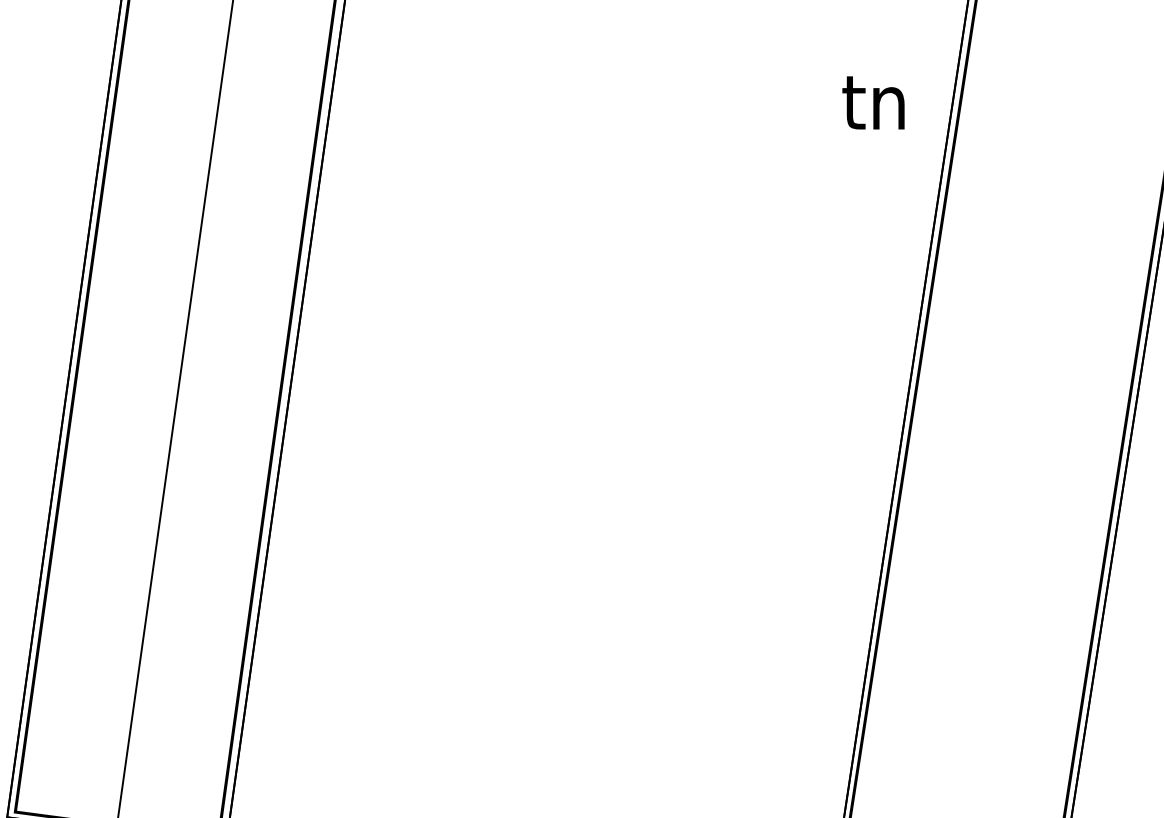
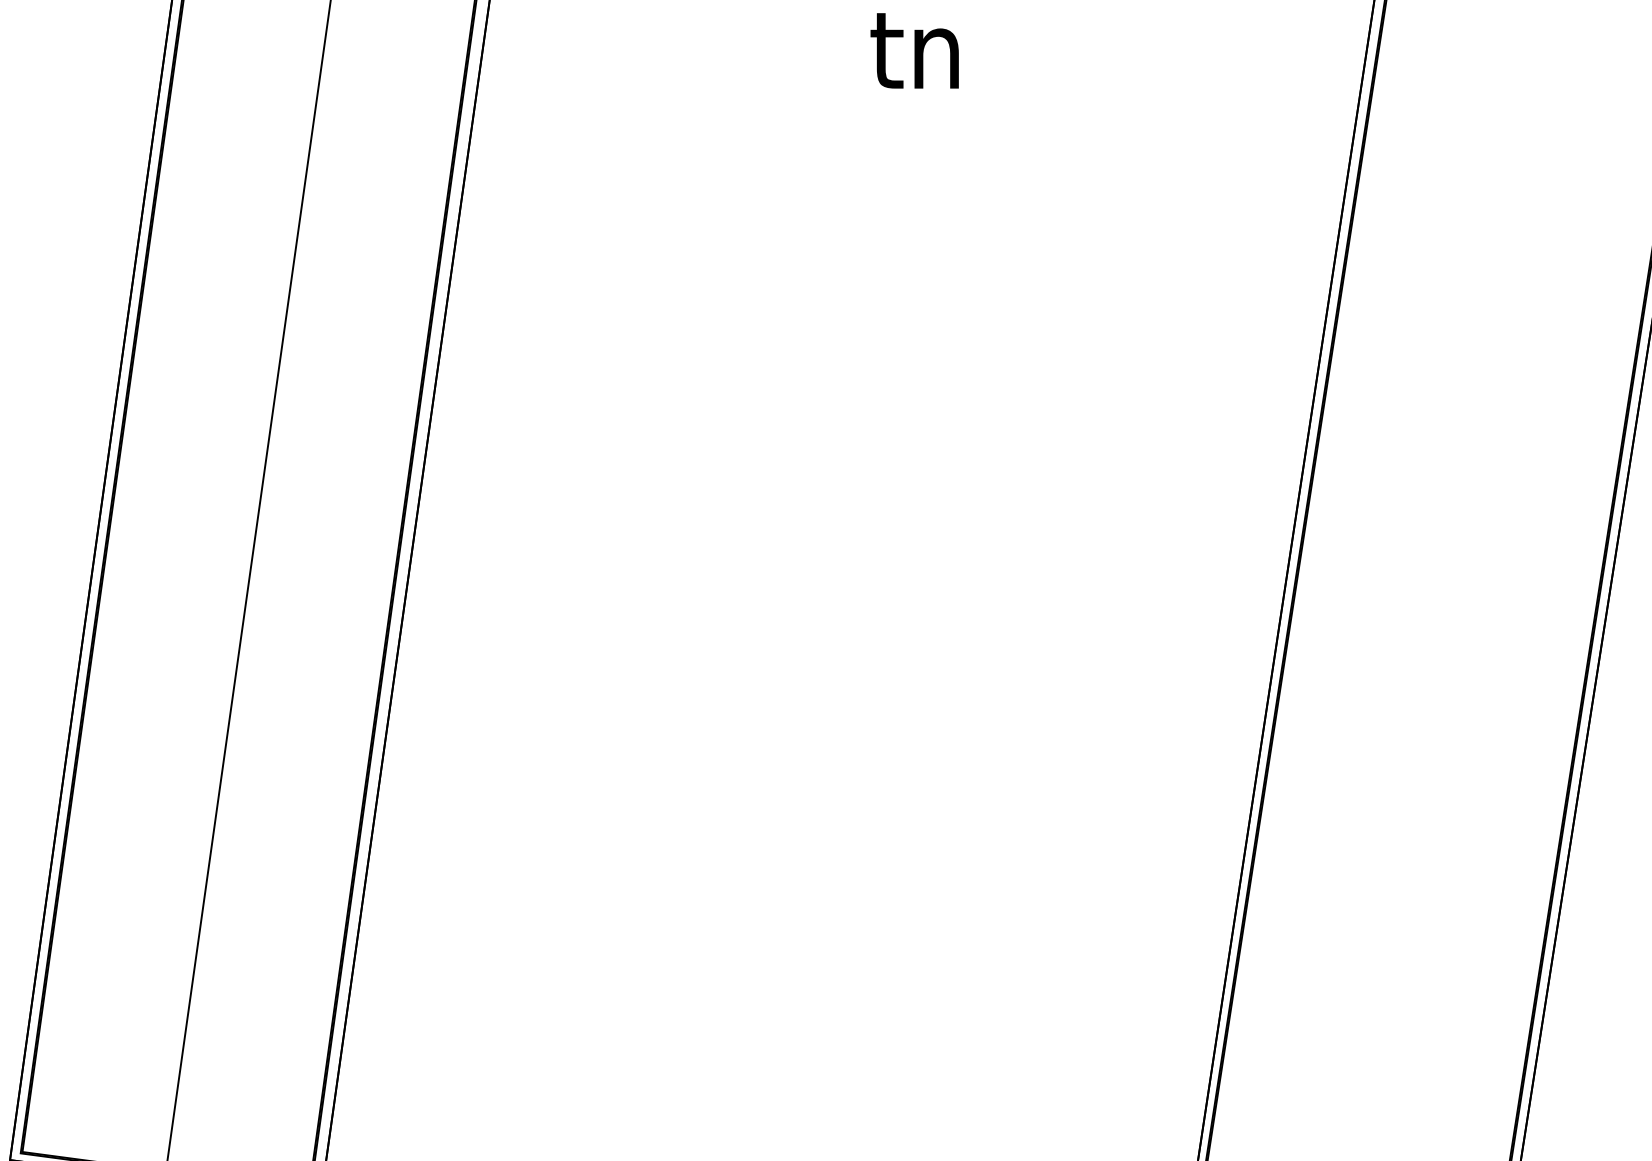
text: (873, 102) -> (914, 50), moved

